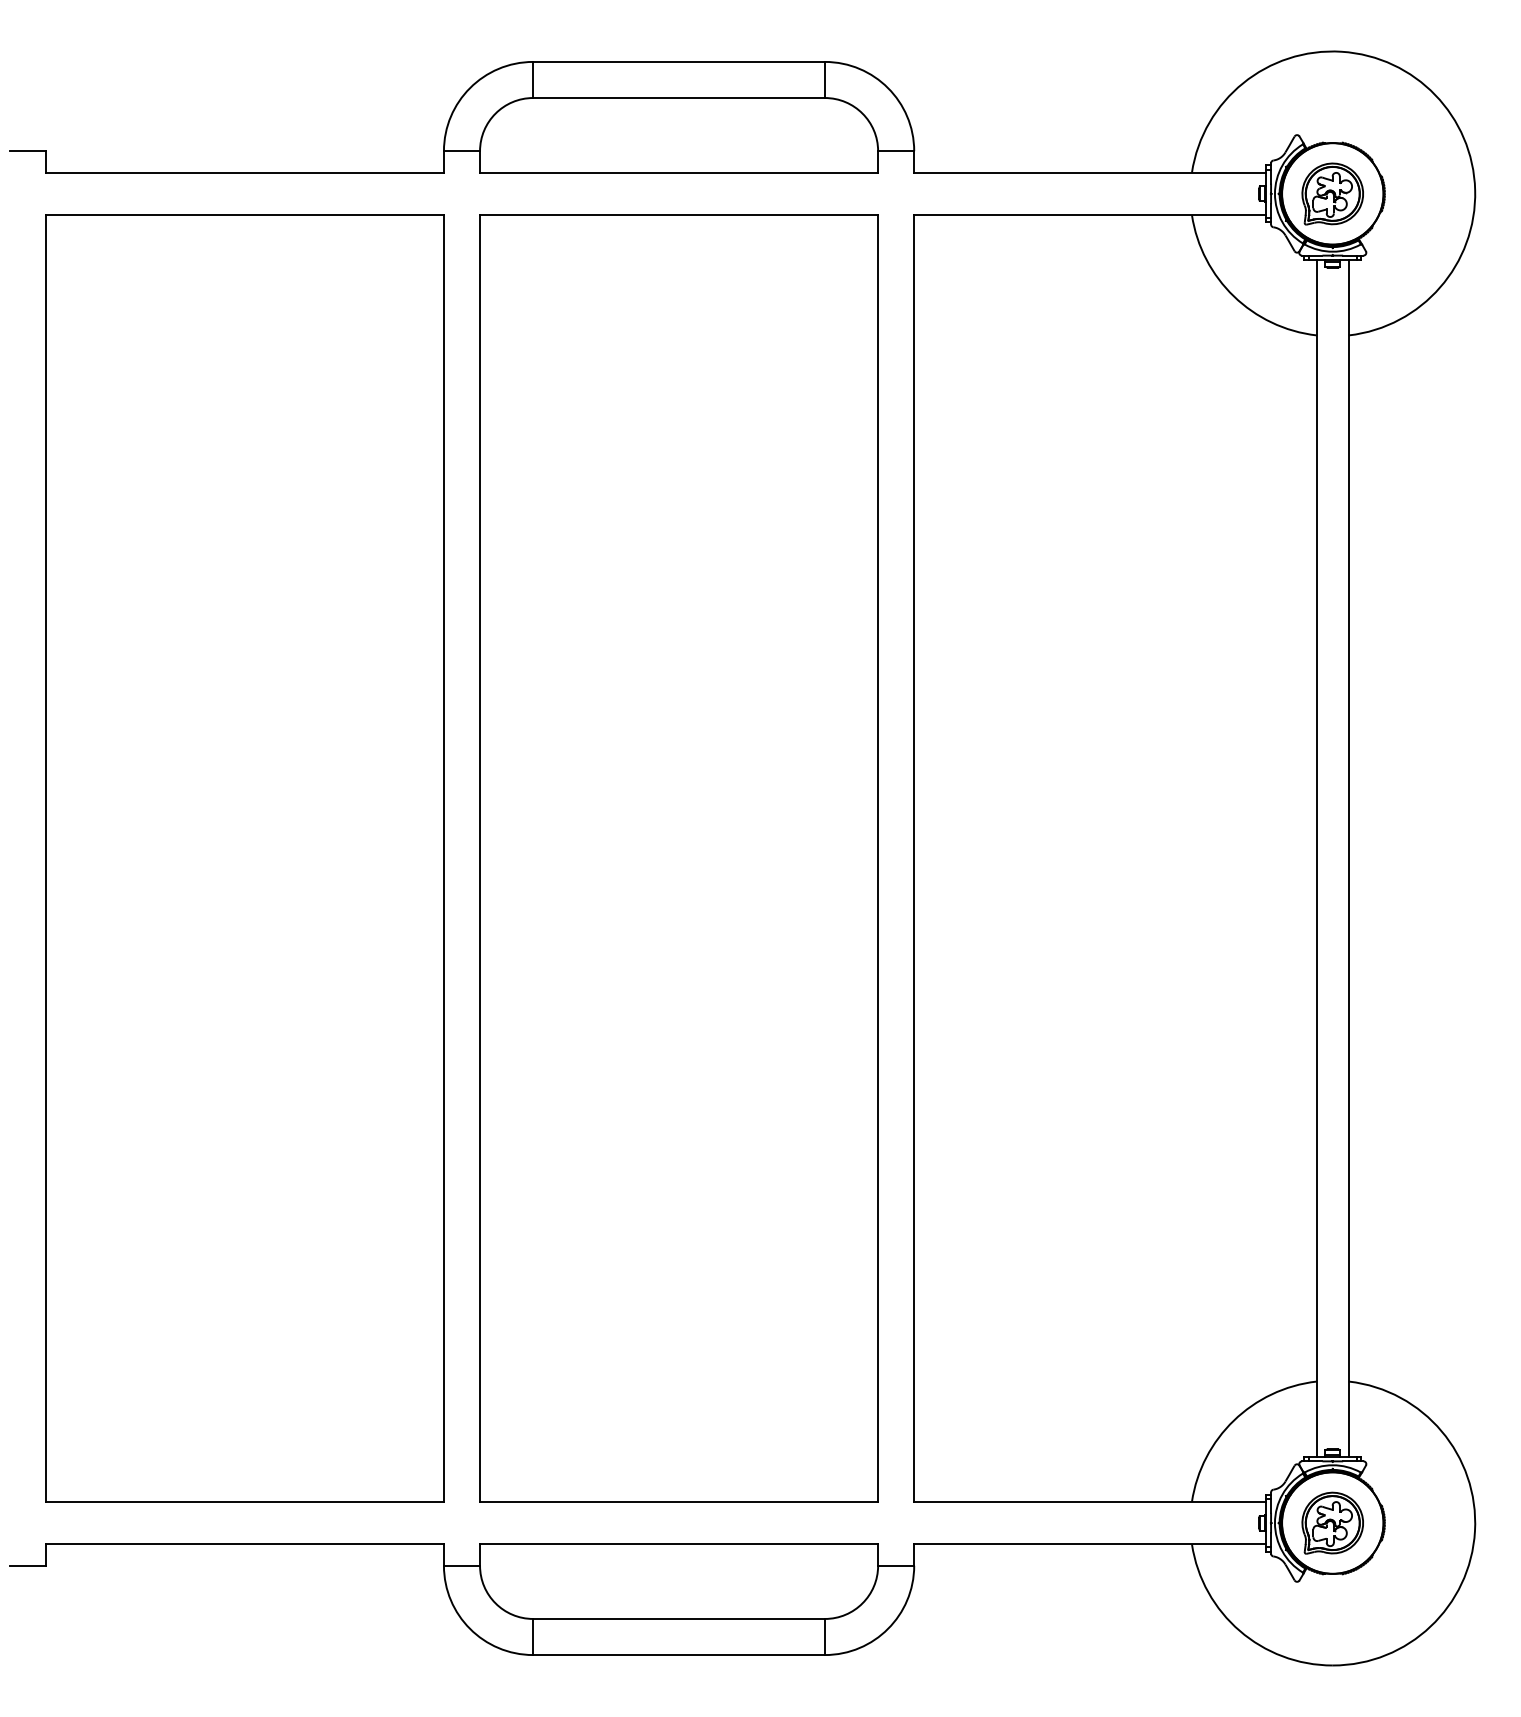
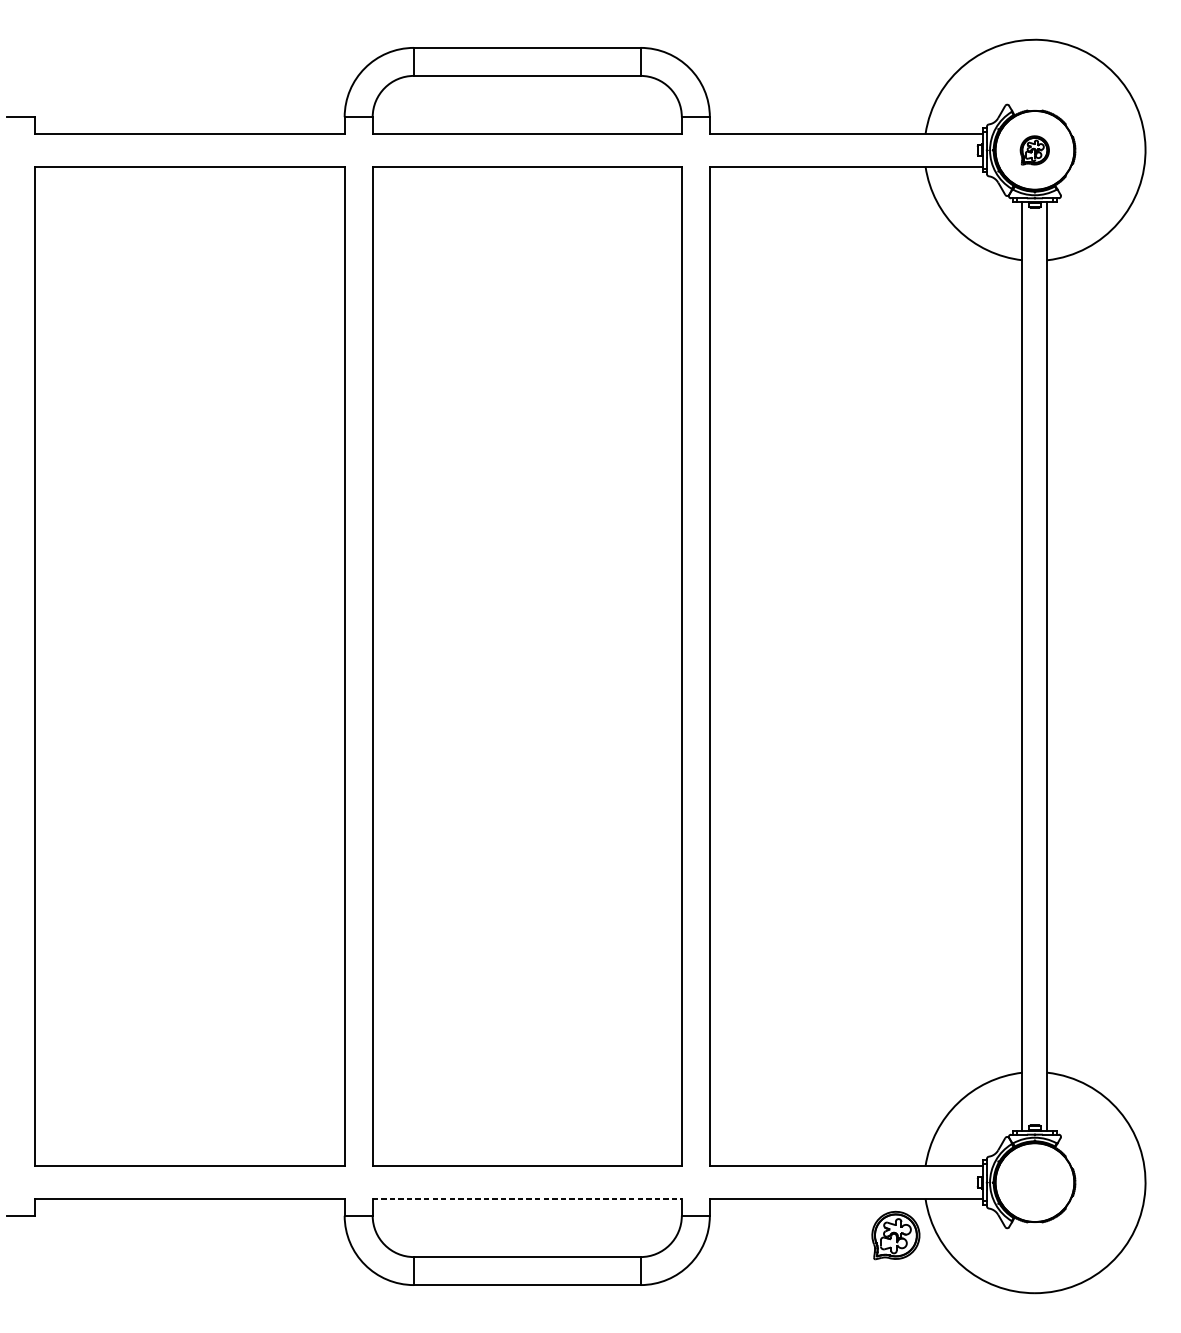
part: (1332, 193) -> (1034, 150), size x0.6
part: (1332, 1522) -> (895, 1234), moved
line: (679, 1544) -> (527, 1199), solid -> dashed

